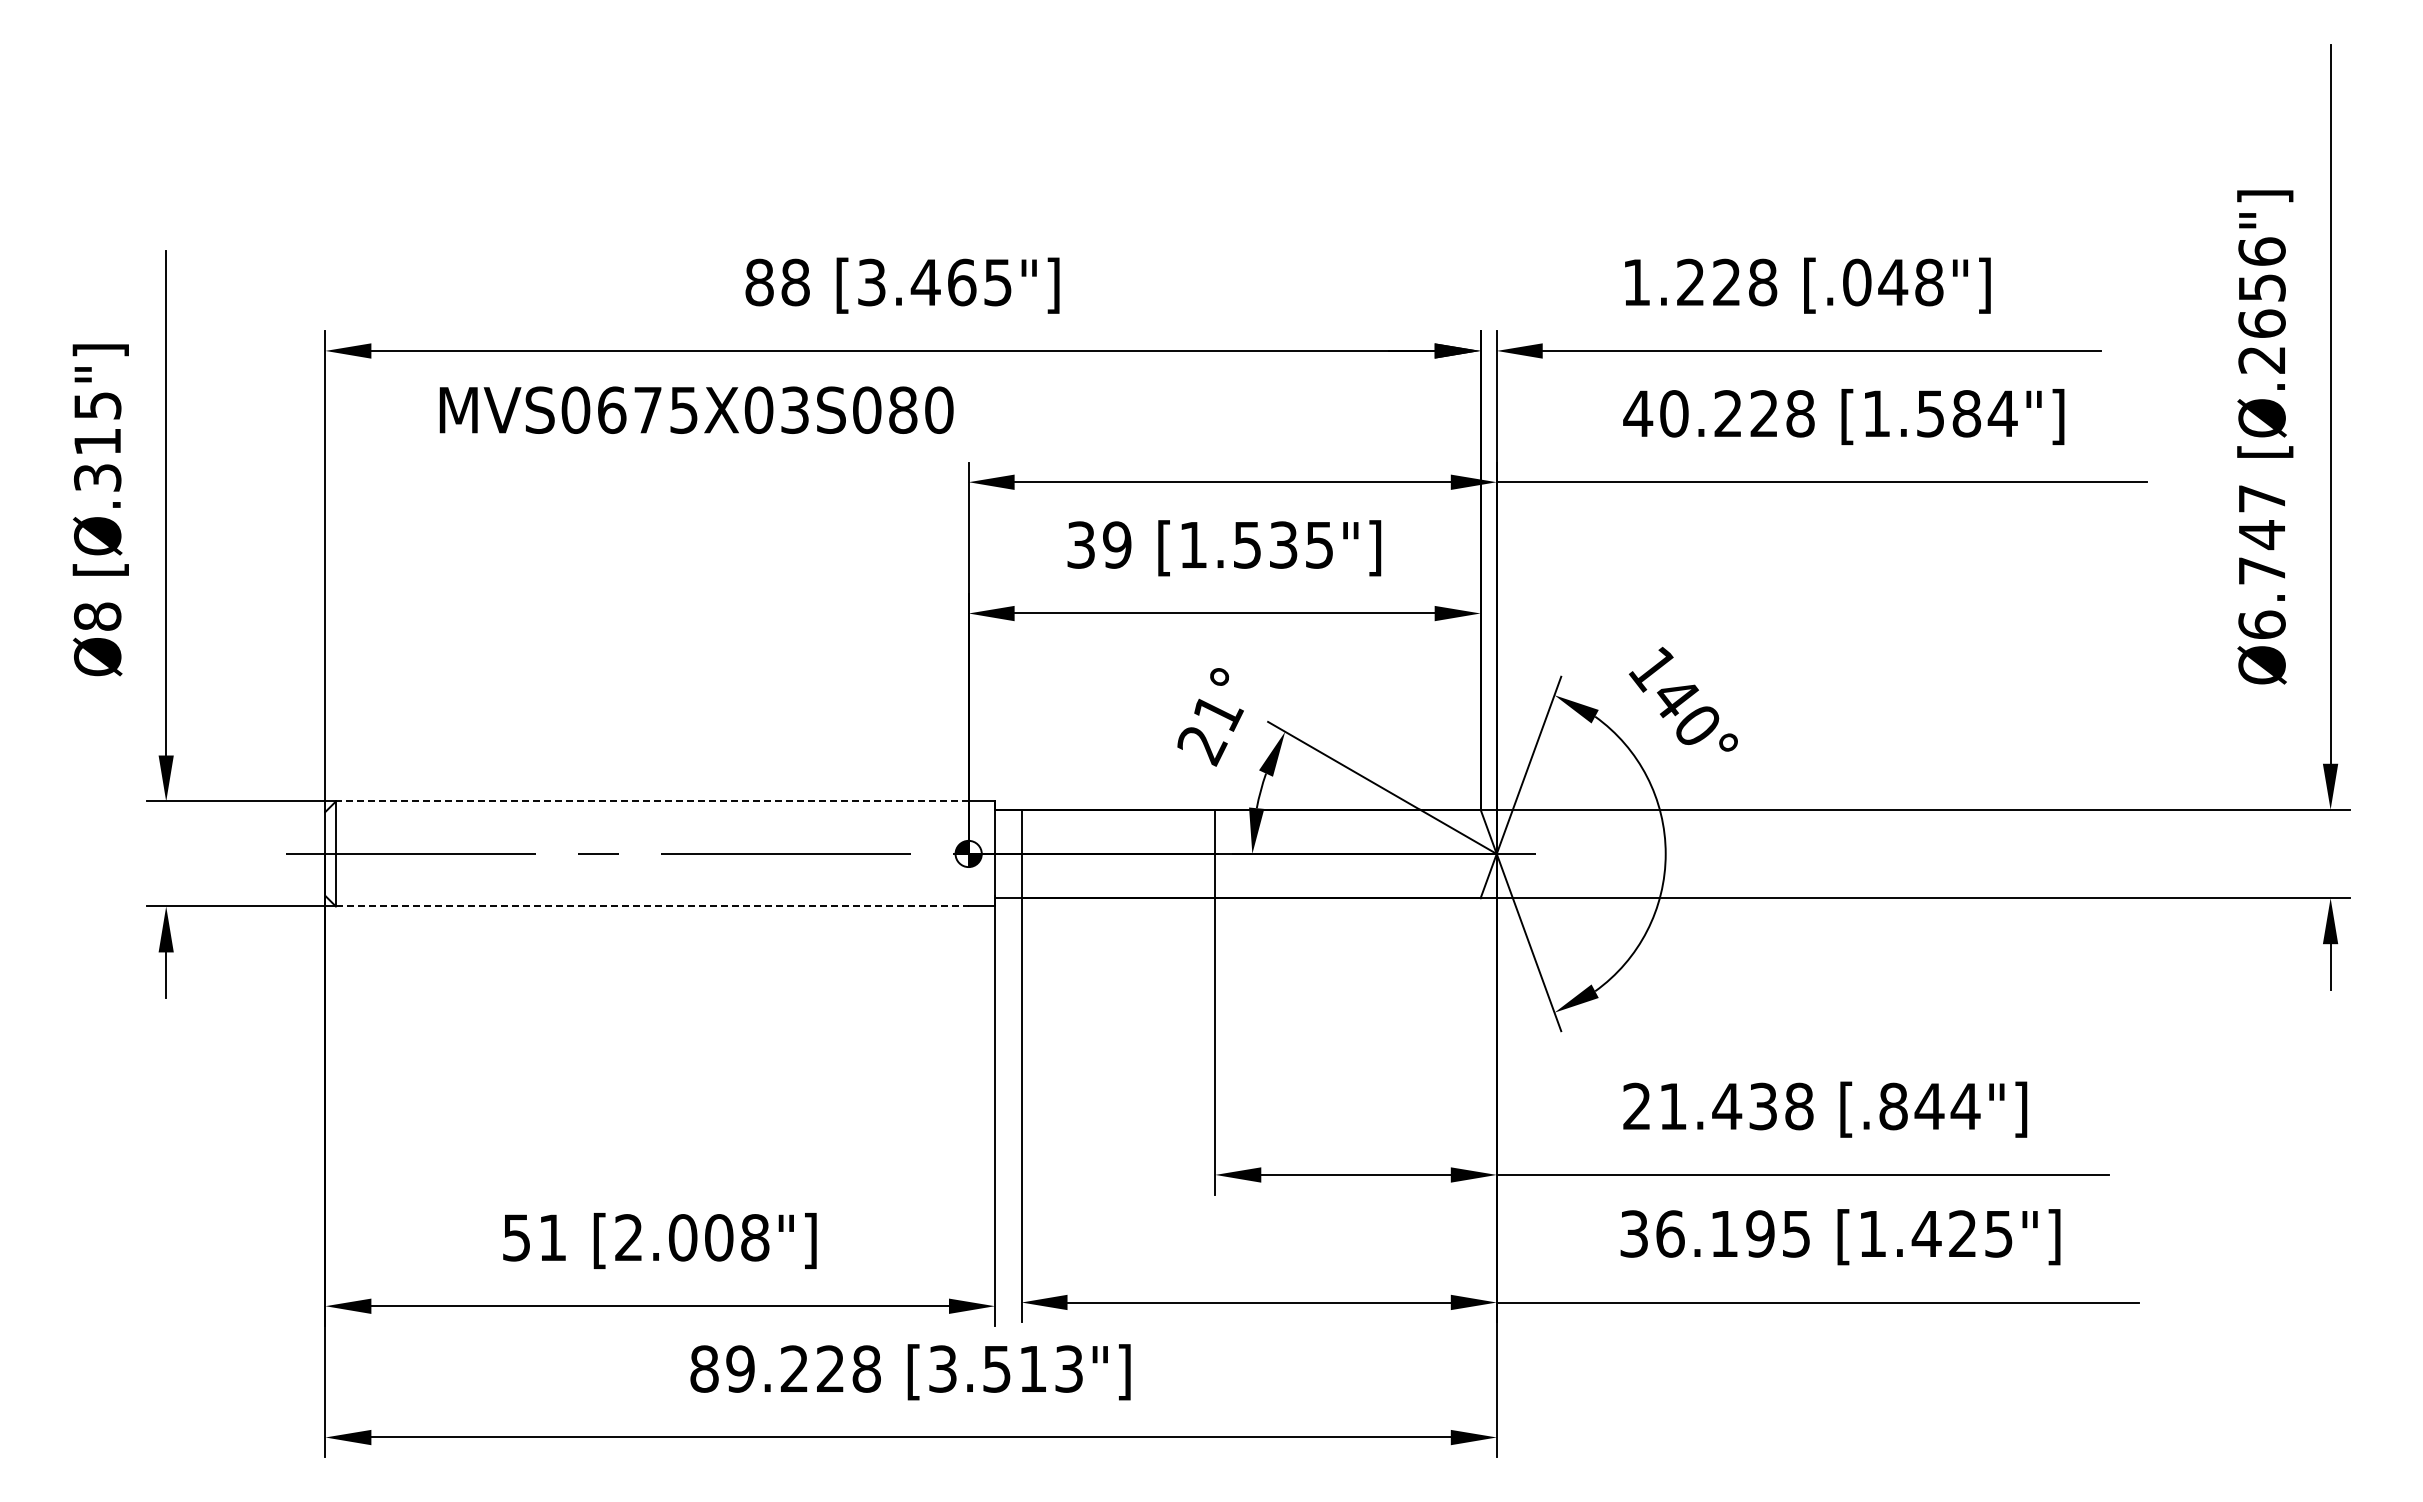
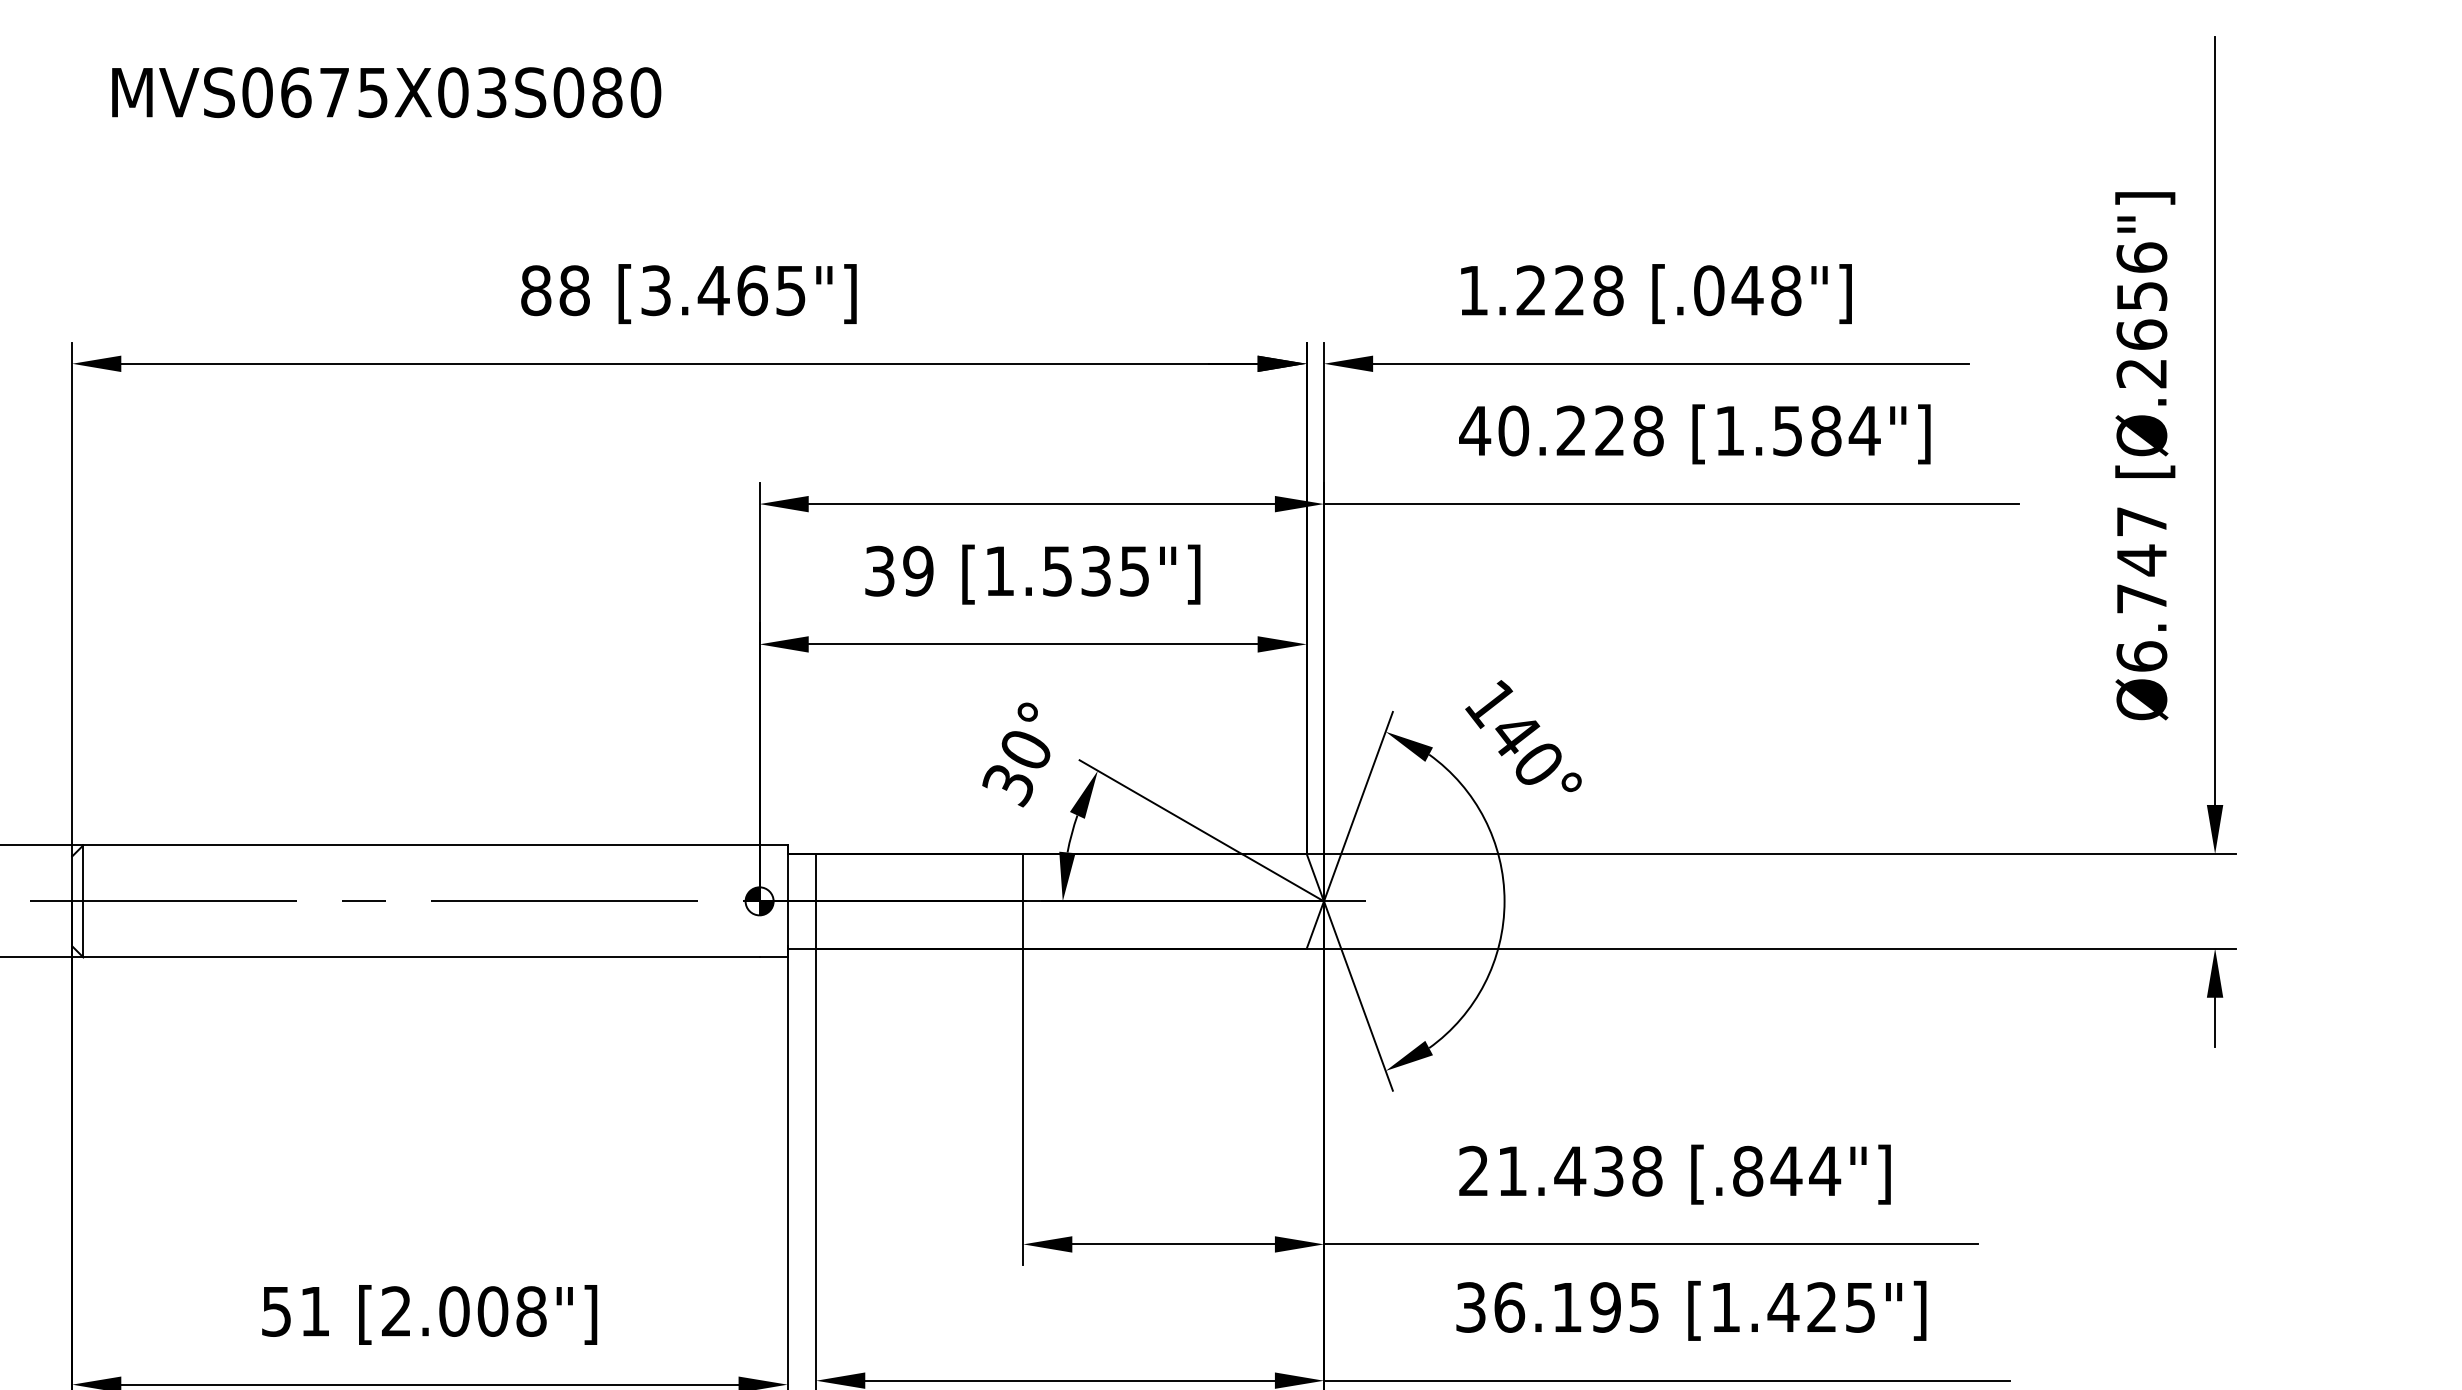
text: (696, 409) -> (386, 91), moved
text: (1210, 730) -> (1018, 769), 21° -> 30°
line: (651, 801) -> (420, 845), dashed -> solid
line: (652, 906) -> (421, 957), dashed -> solid

